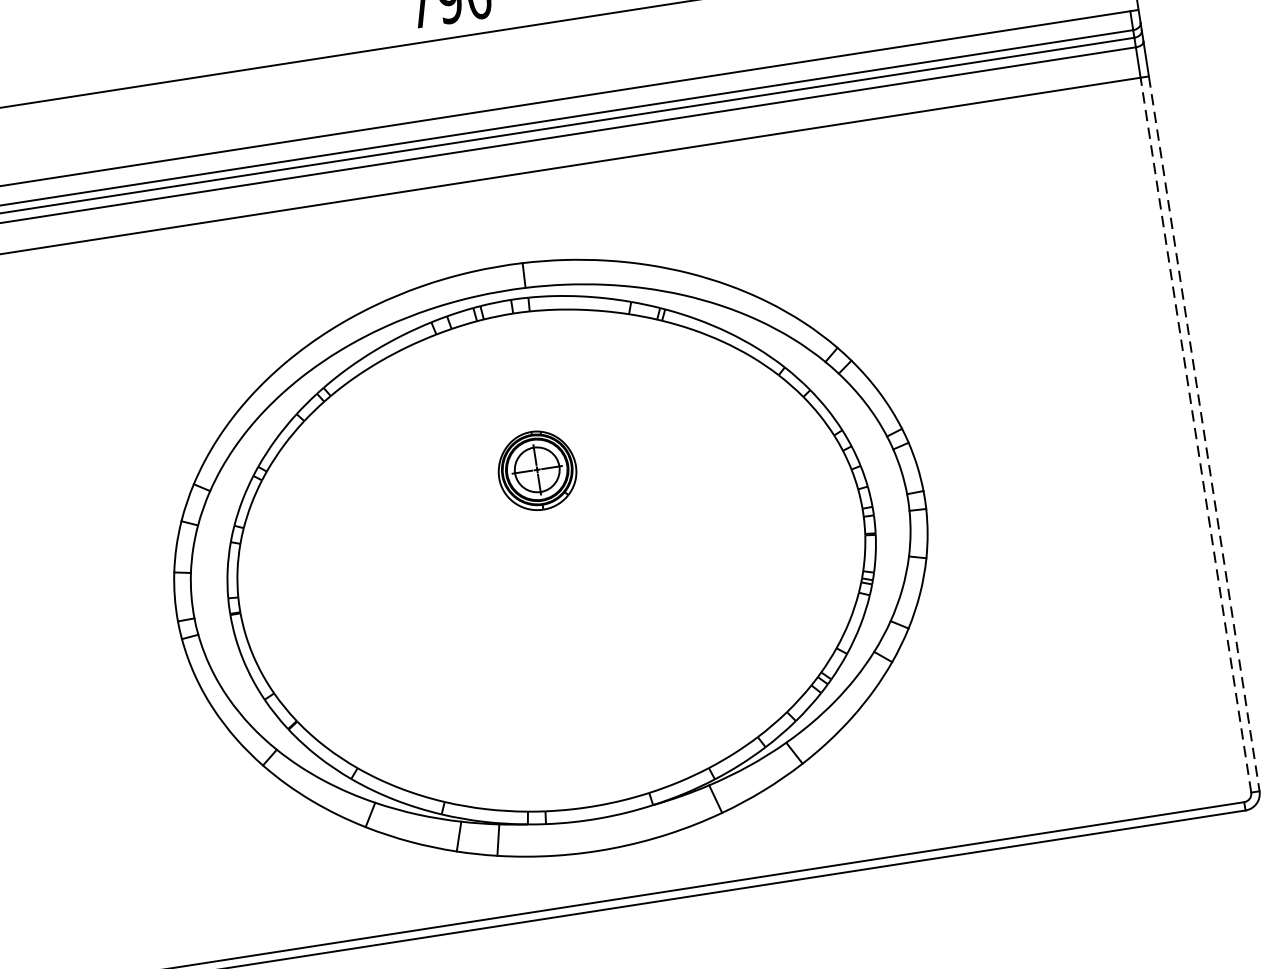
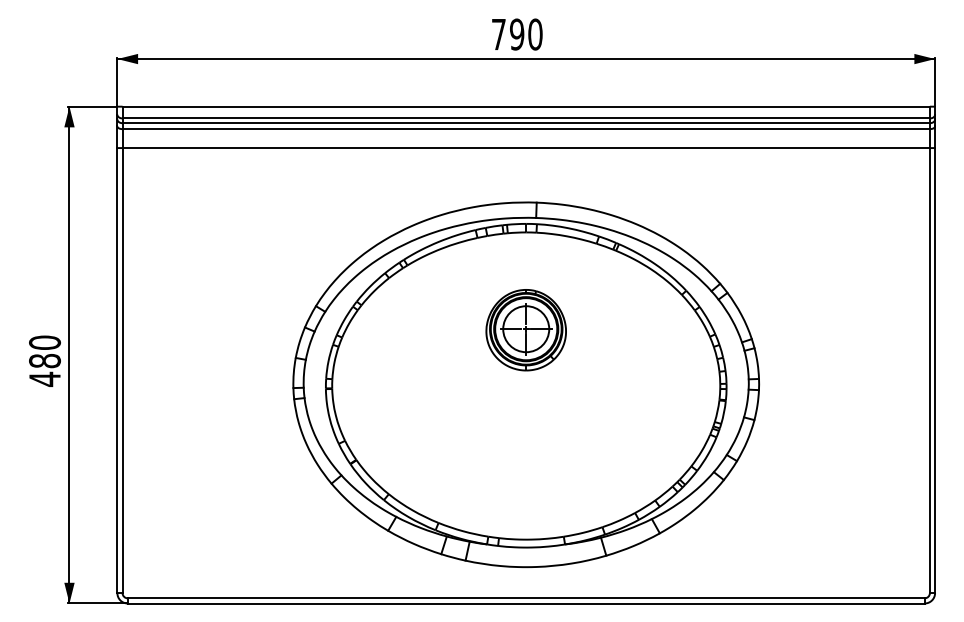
line: (1204, 433) -> (935, 370), dashed -> solid
line: (1195, 435) -> (929, 370), dashed -> solid
part: (536, 471) -> (525, 330), size x1.67

